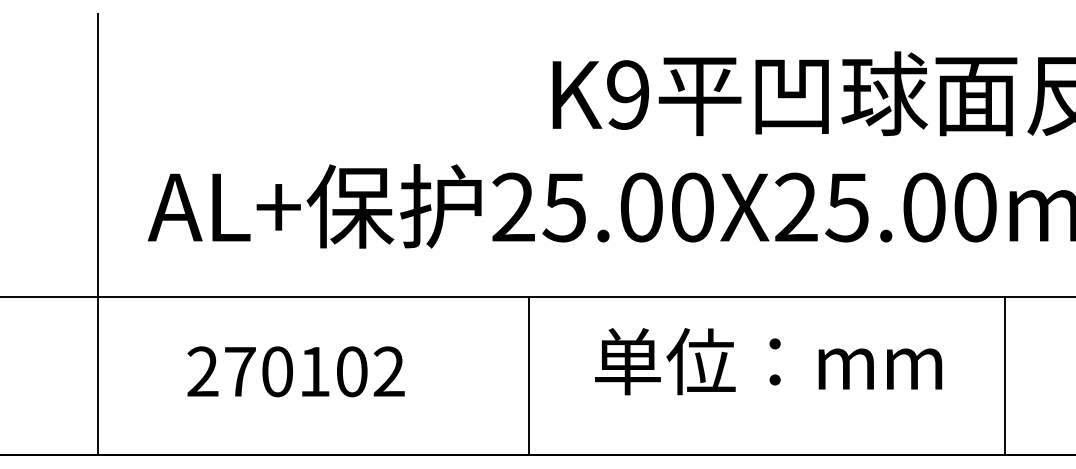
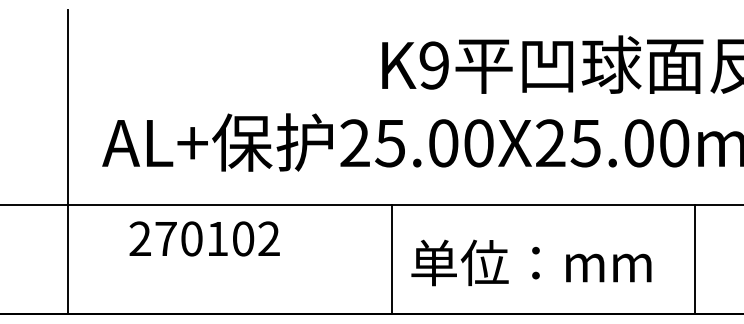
text: (768, 361) -> (531, 262), moved
text: (295, 371) -> (204, 238), moved
line: (528, 375) -> (391, 259), moved

